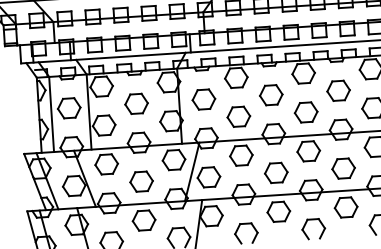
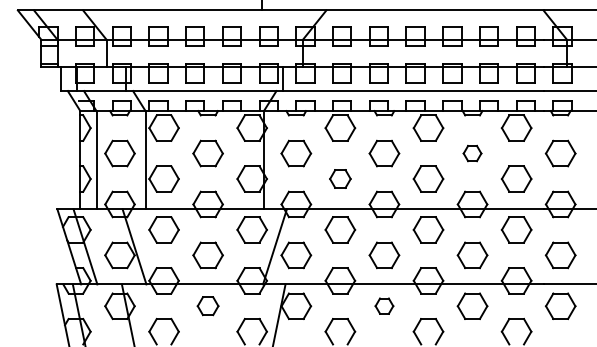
part: (338, 90) -> (472, 153), size x0.6
part: (238, 116) -> (340, 178), size x0.7
part: (278, 211) -> (384, 305), size x0.6
part: (143, 220) -> (207, 305), size x0.7

